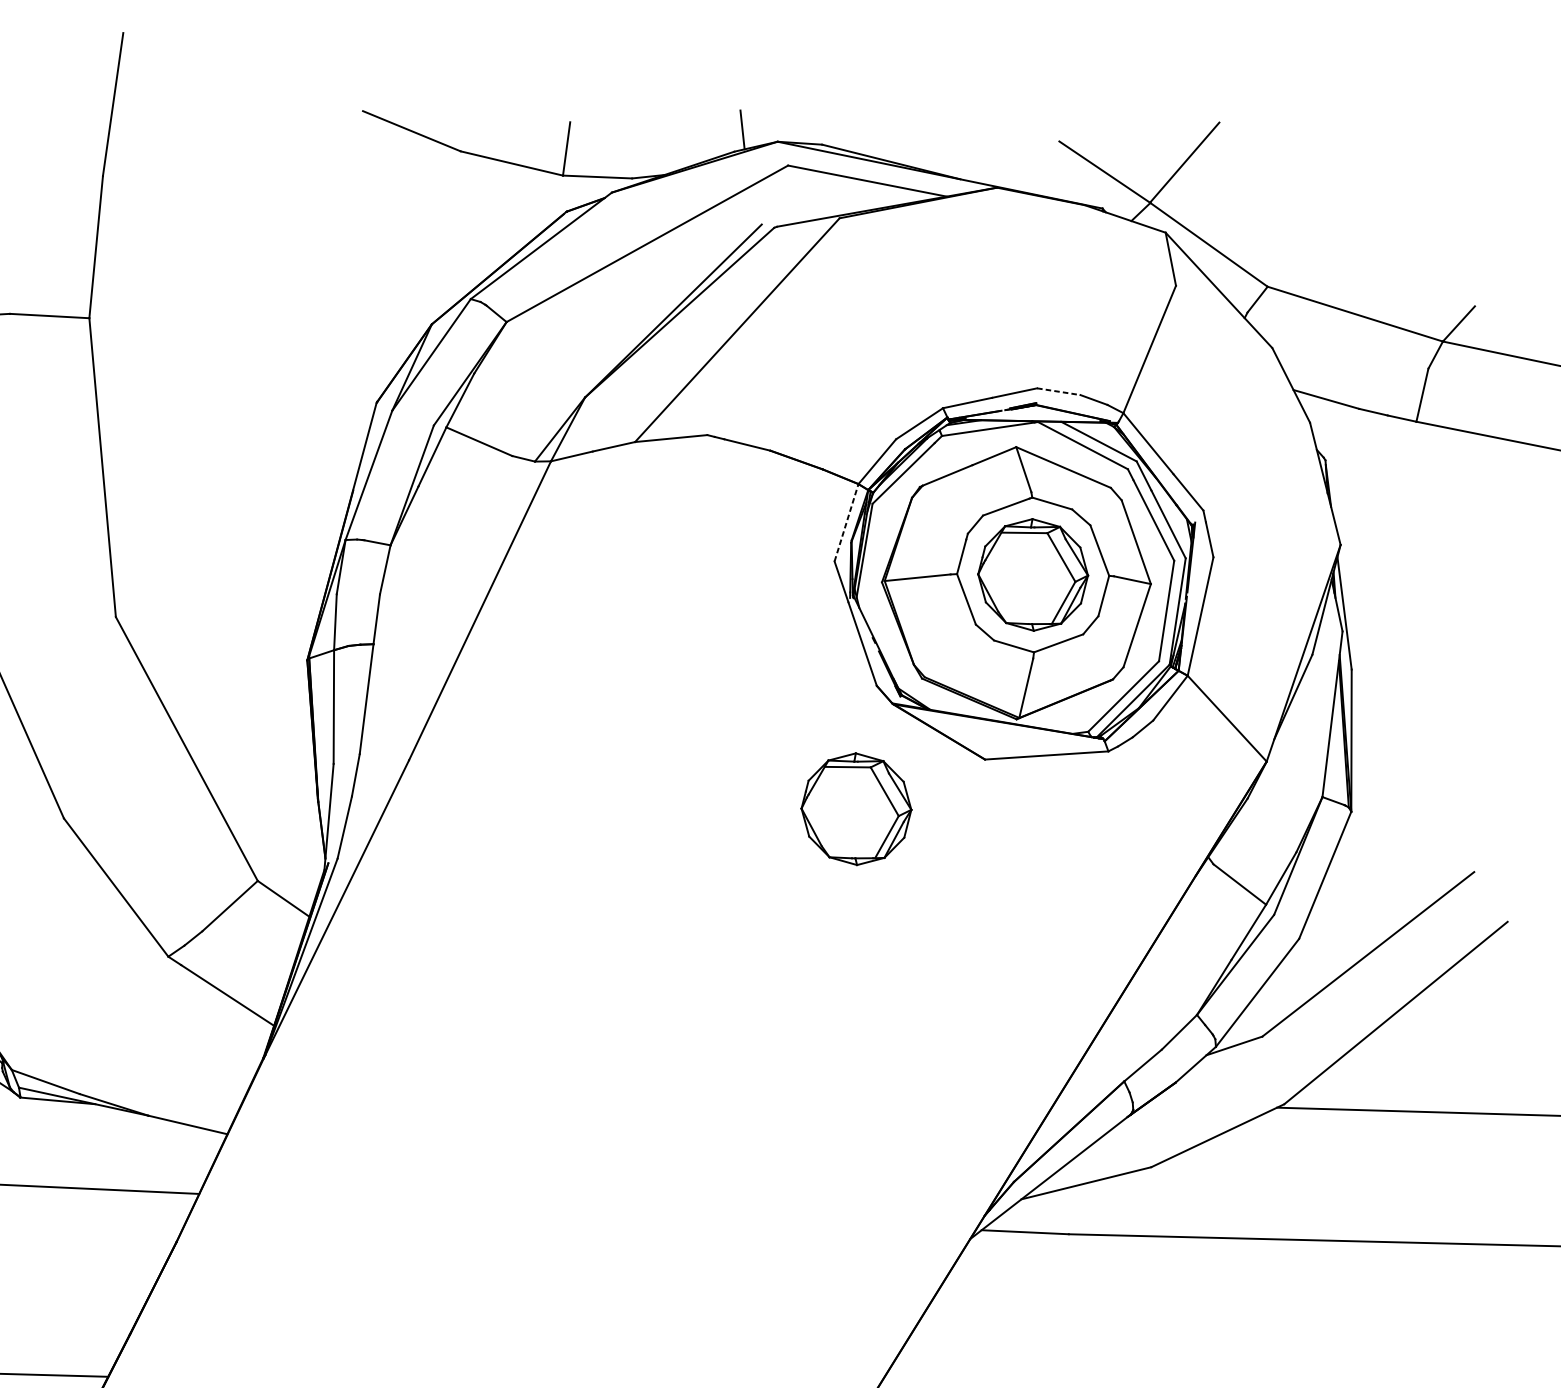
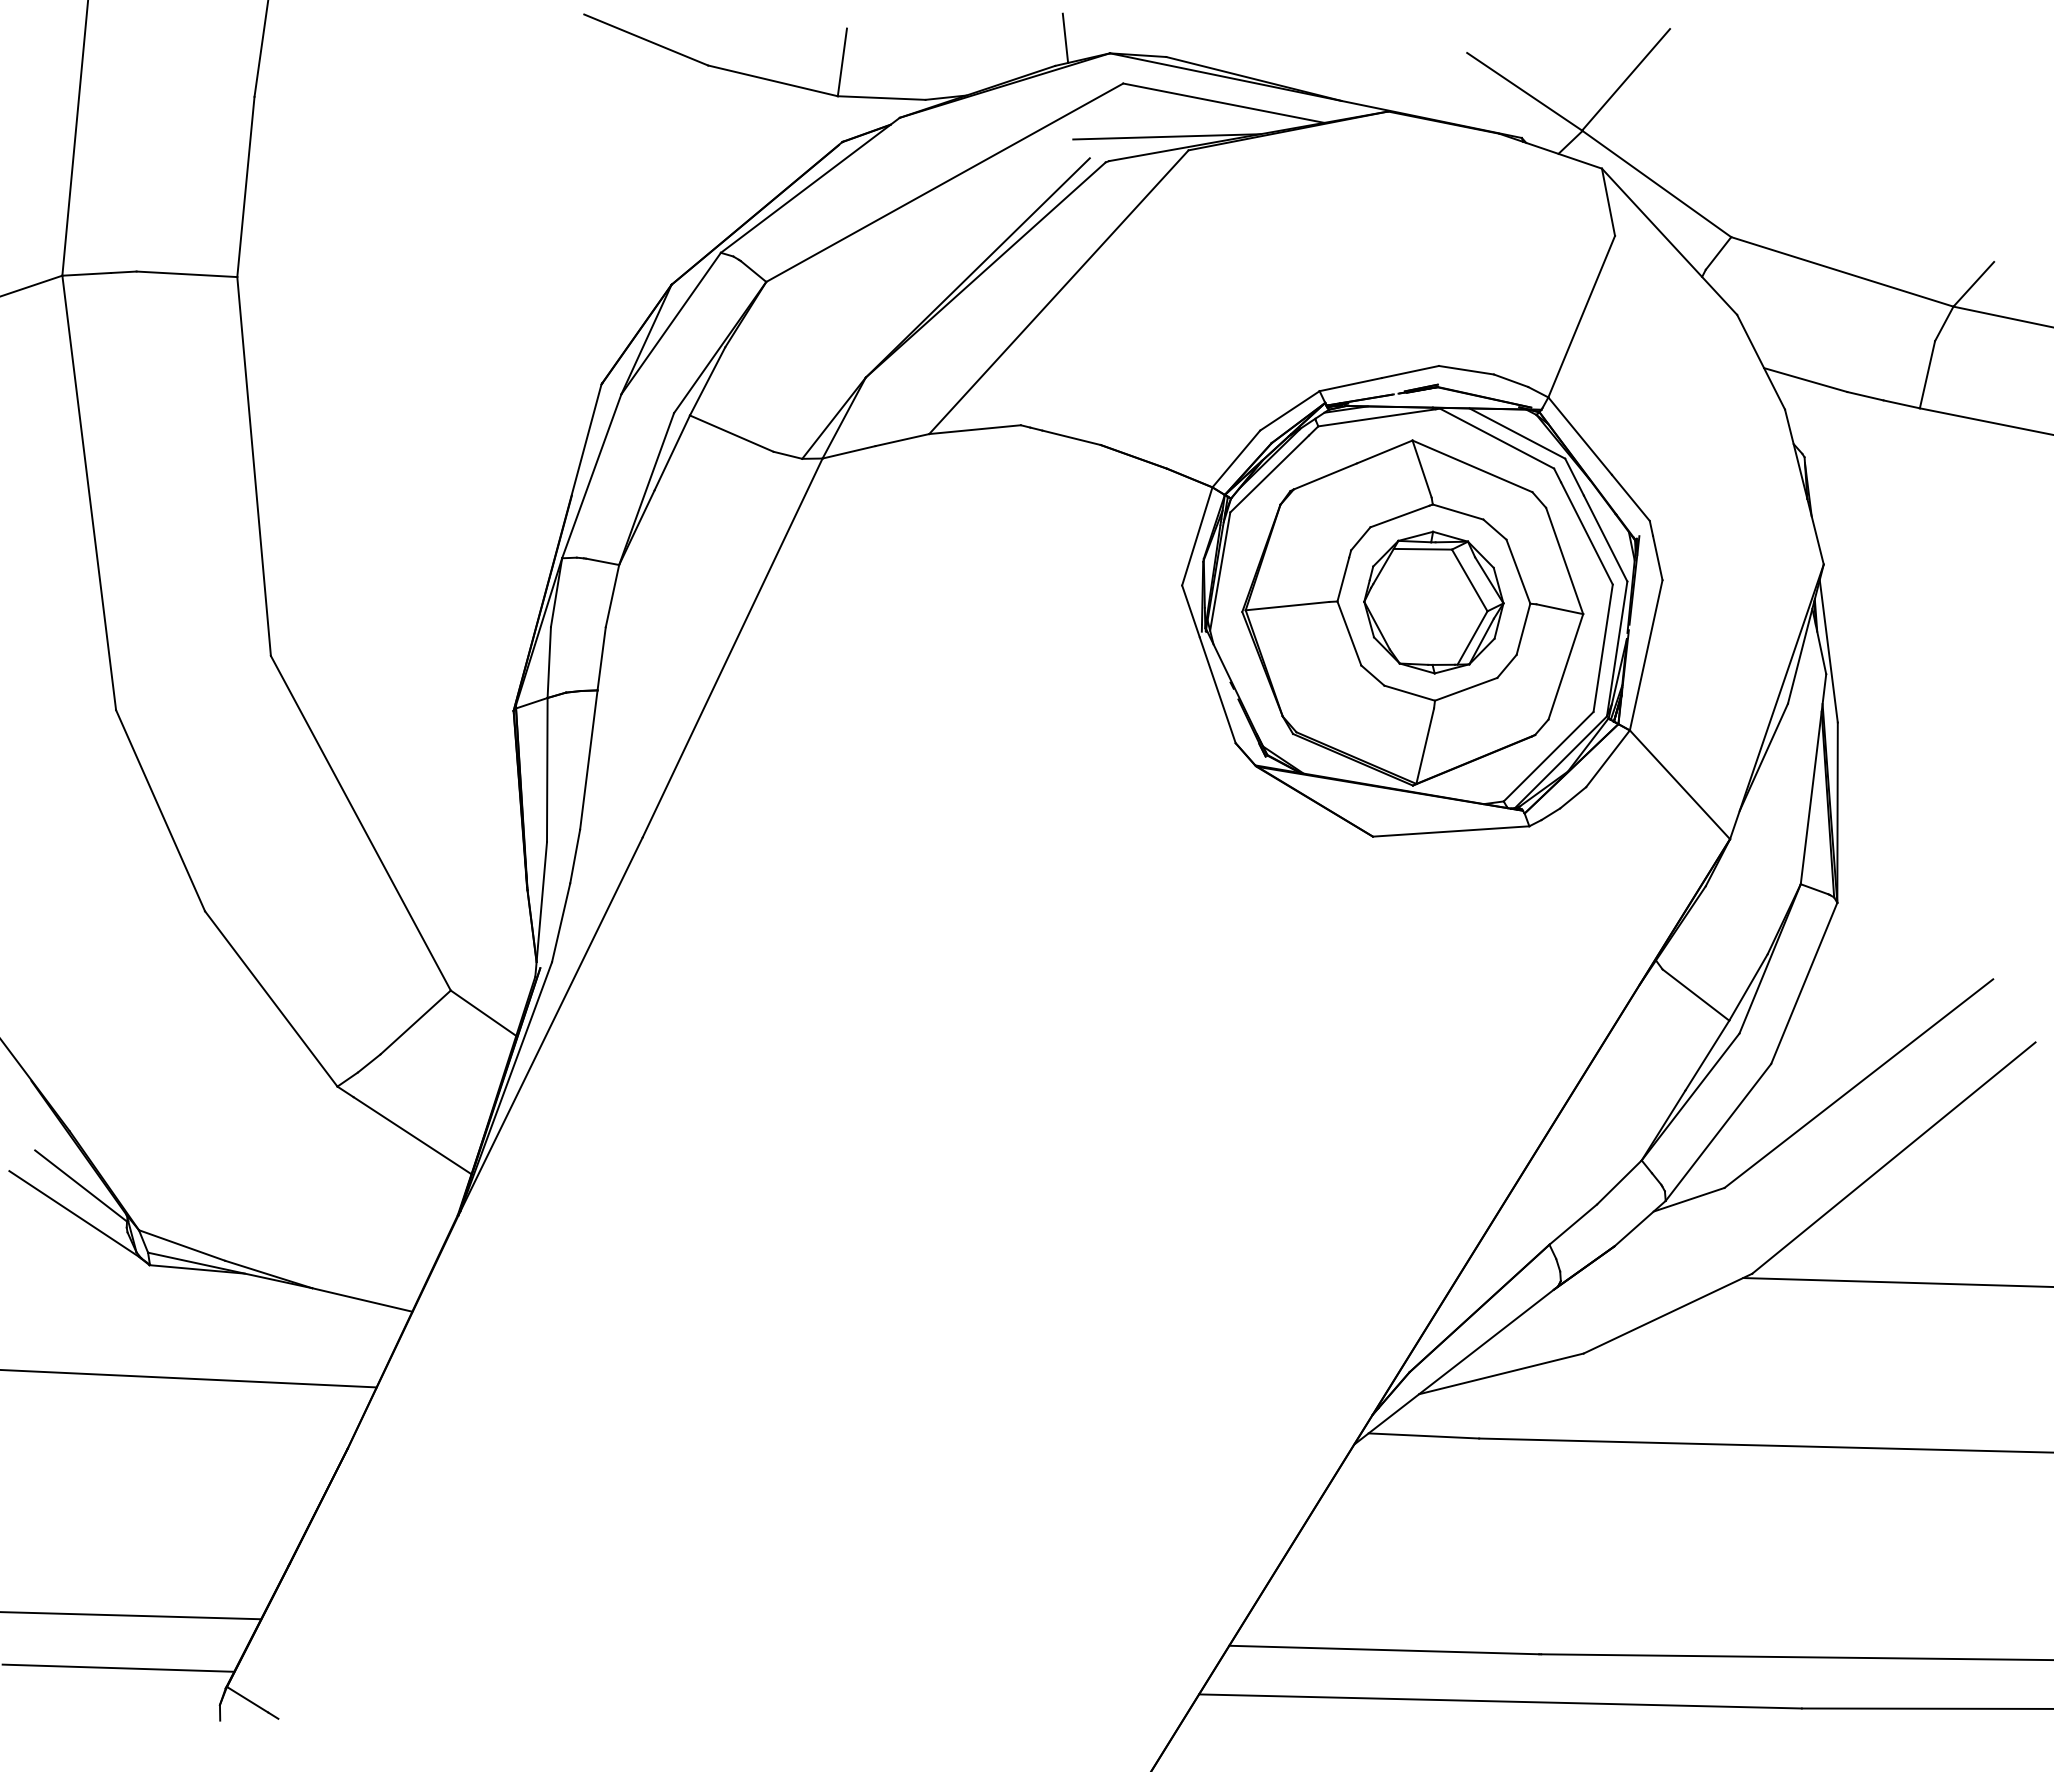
line: (822, 207) -> (1166, 136), added
line: (1058, 391) -> (1466, 370), dashed -> solid
line: (846, 522) -> (1197, 535), dashed -> solid
part: (856, 809) -> (1209, 899), removed

